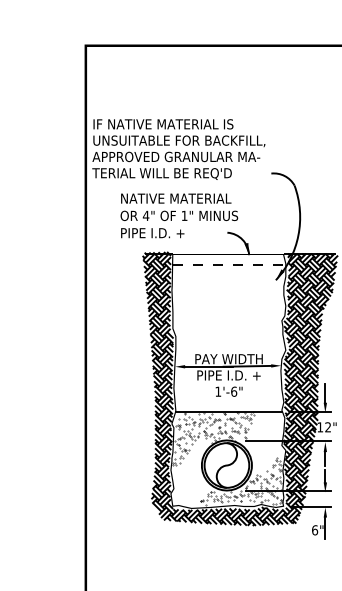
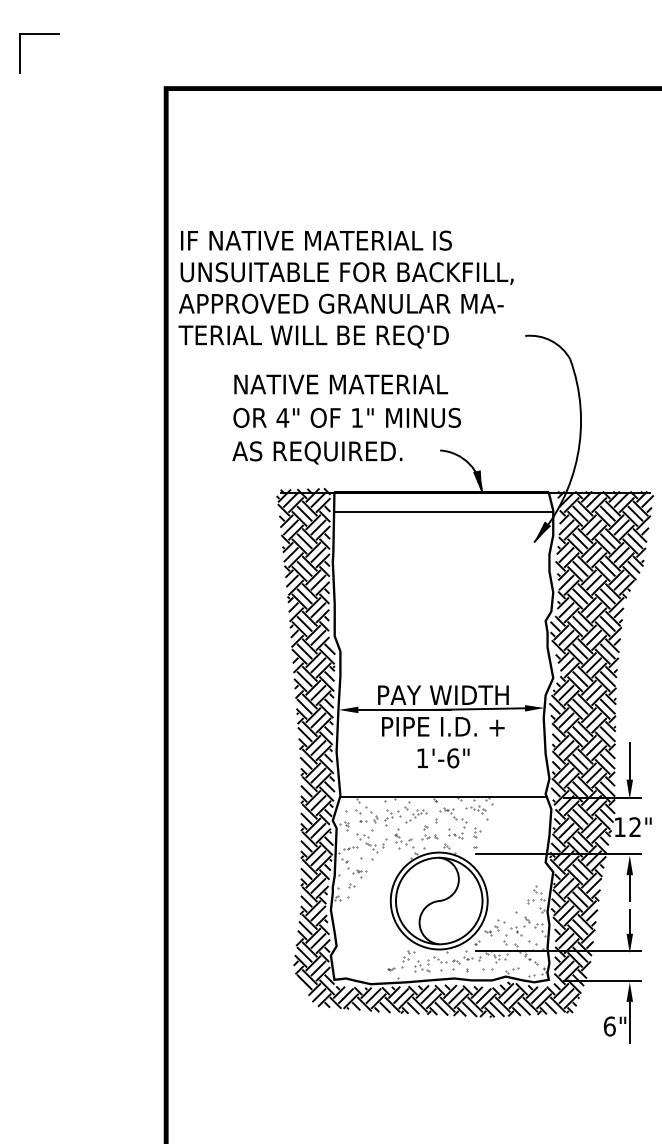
part: (19, 18) -> (37, 35), added
text: (163, 233) -> (316, 451), PIPE I.D. + -> AS REQUIRED.
line: (229, 264) -> (444, 511), dashed -> solid

